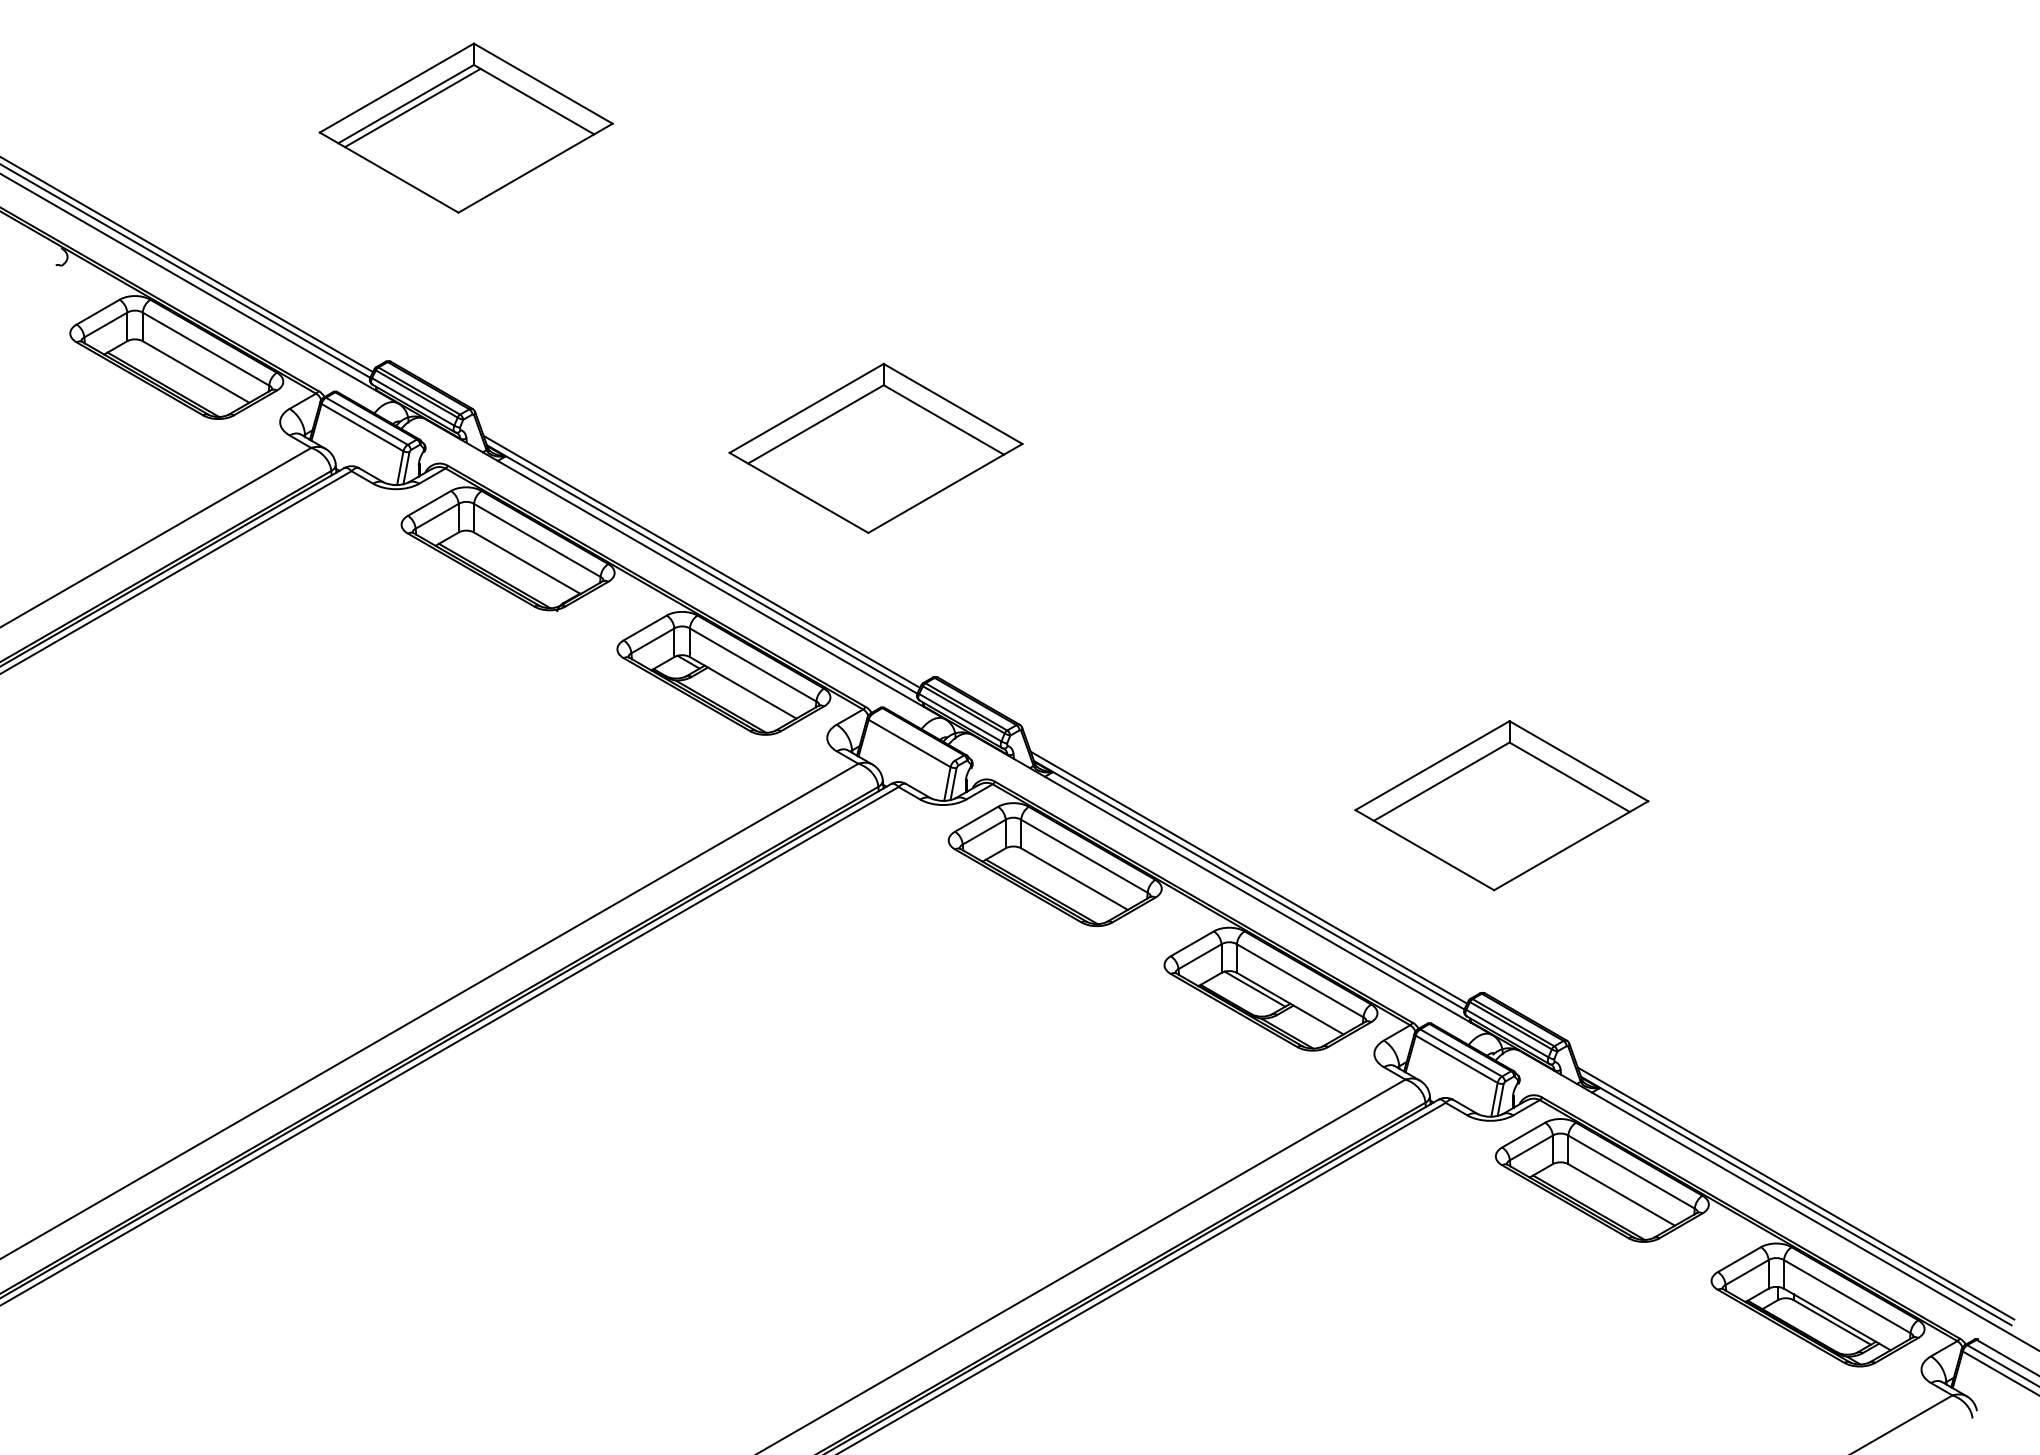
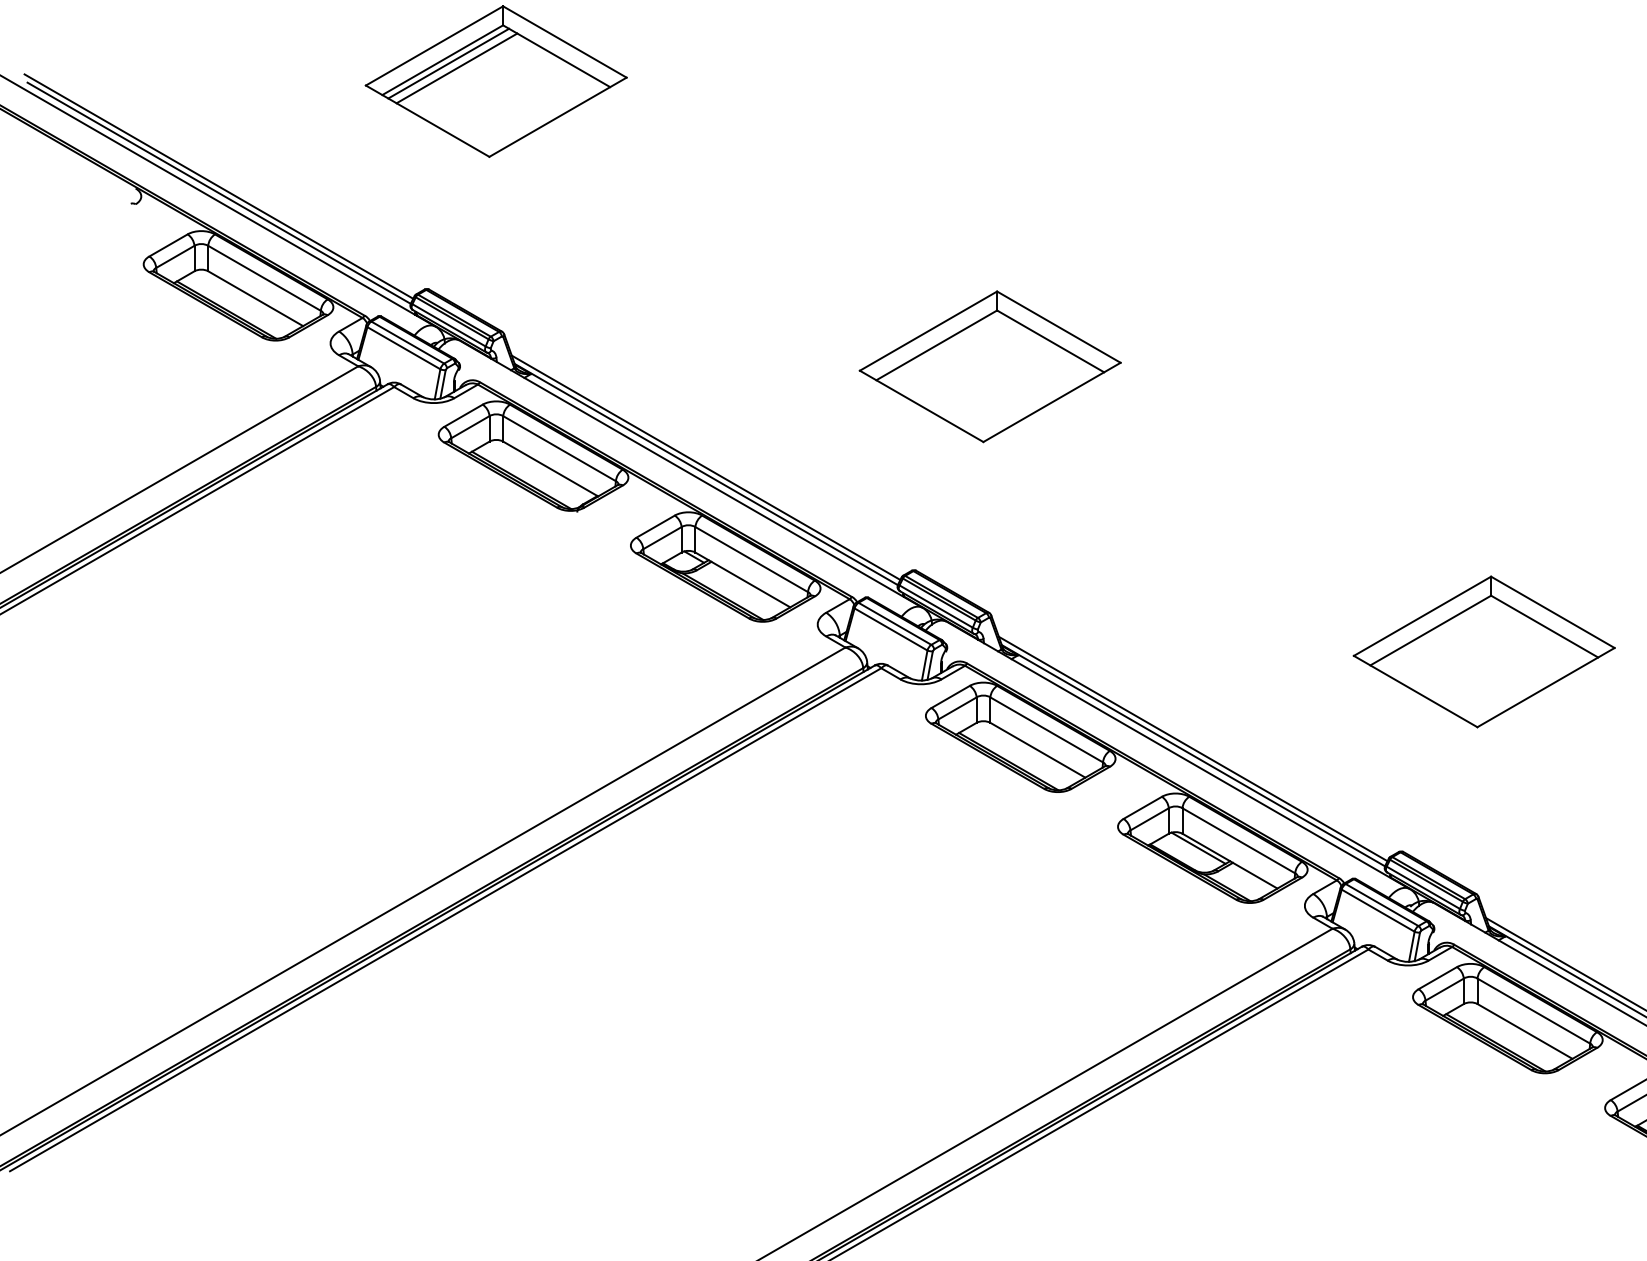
line: (421, 113) -> (456, 68), added
part: (875, 448) -> (989, 366), moved
line: (913, 736) -> (894, 623), added
part: (1501, 805) -> (1483, 651), moved

